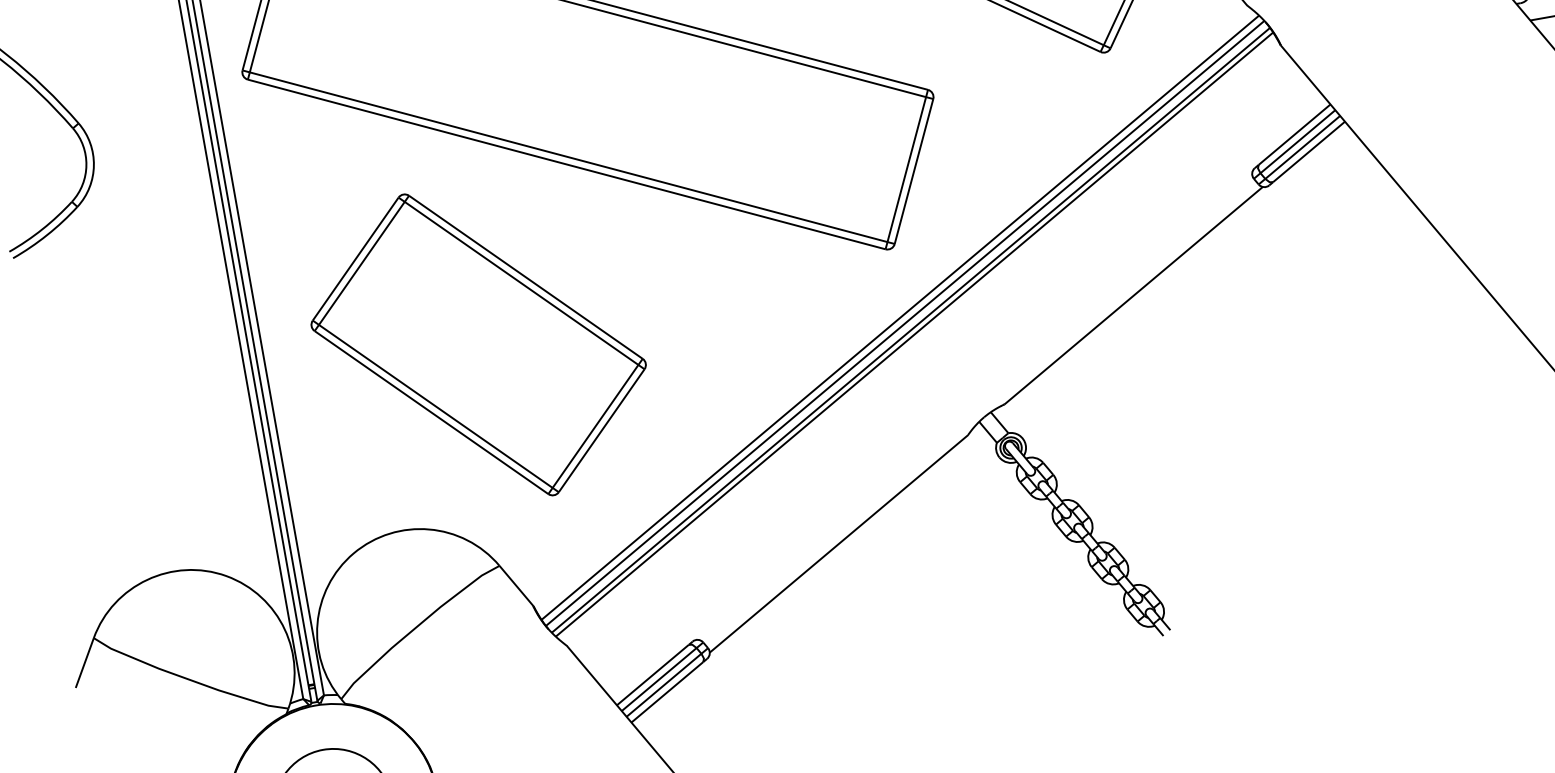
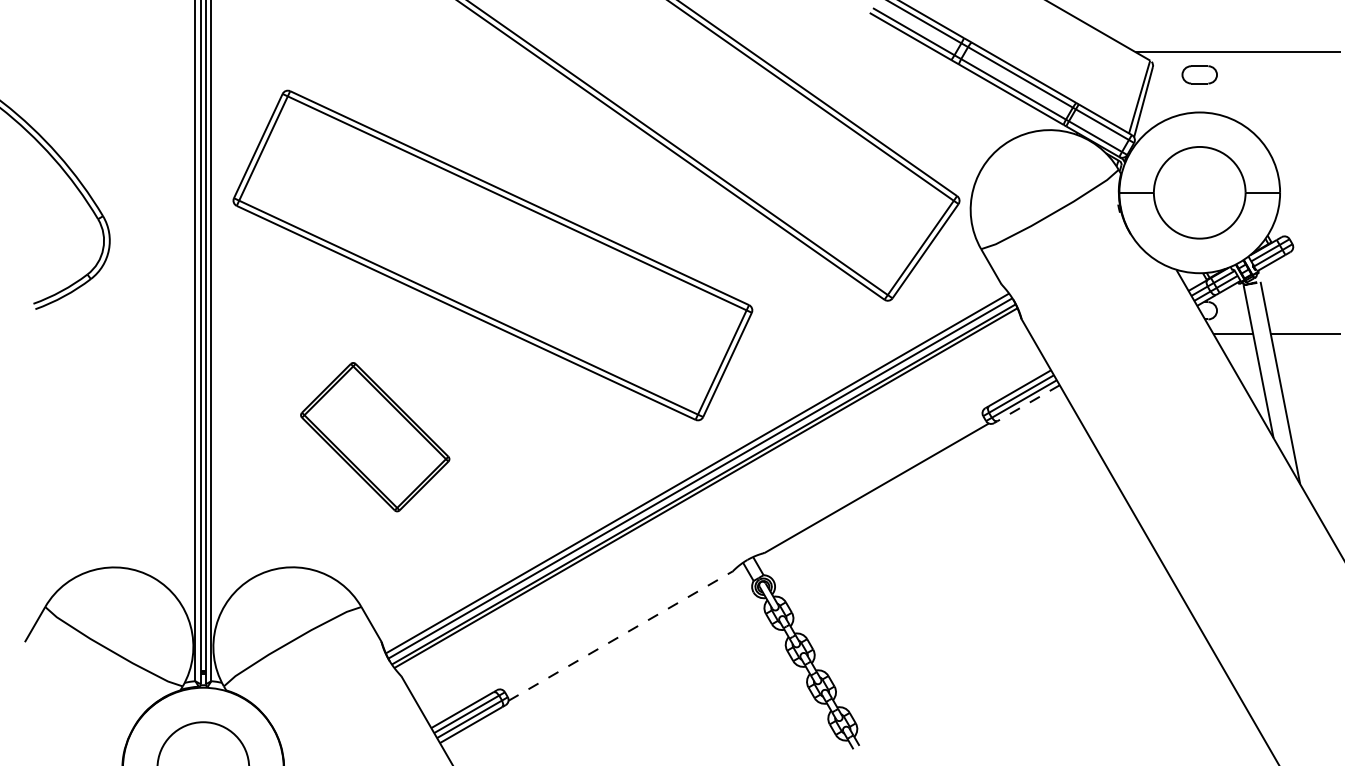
line: (1309, 152) -> (1028, 403), solid -> dashed
part: (477, 344) -> (374, 436), size x0.6
line: (839, 542) -> (621, 635), solid -> dashed

